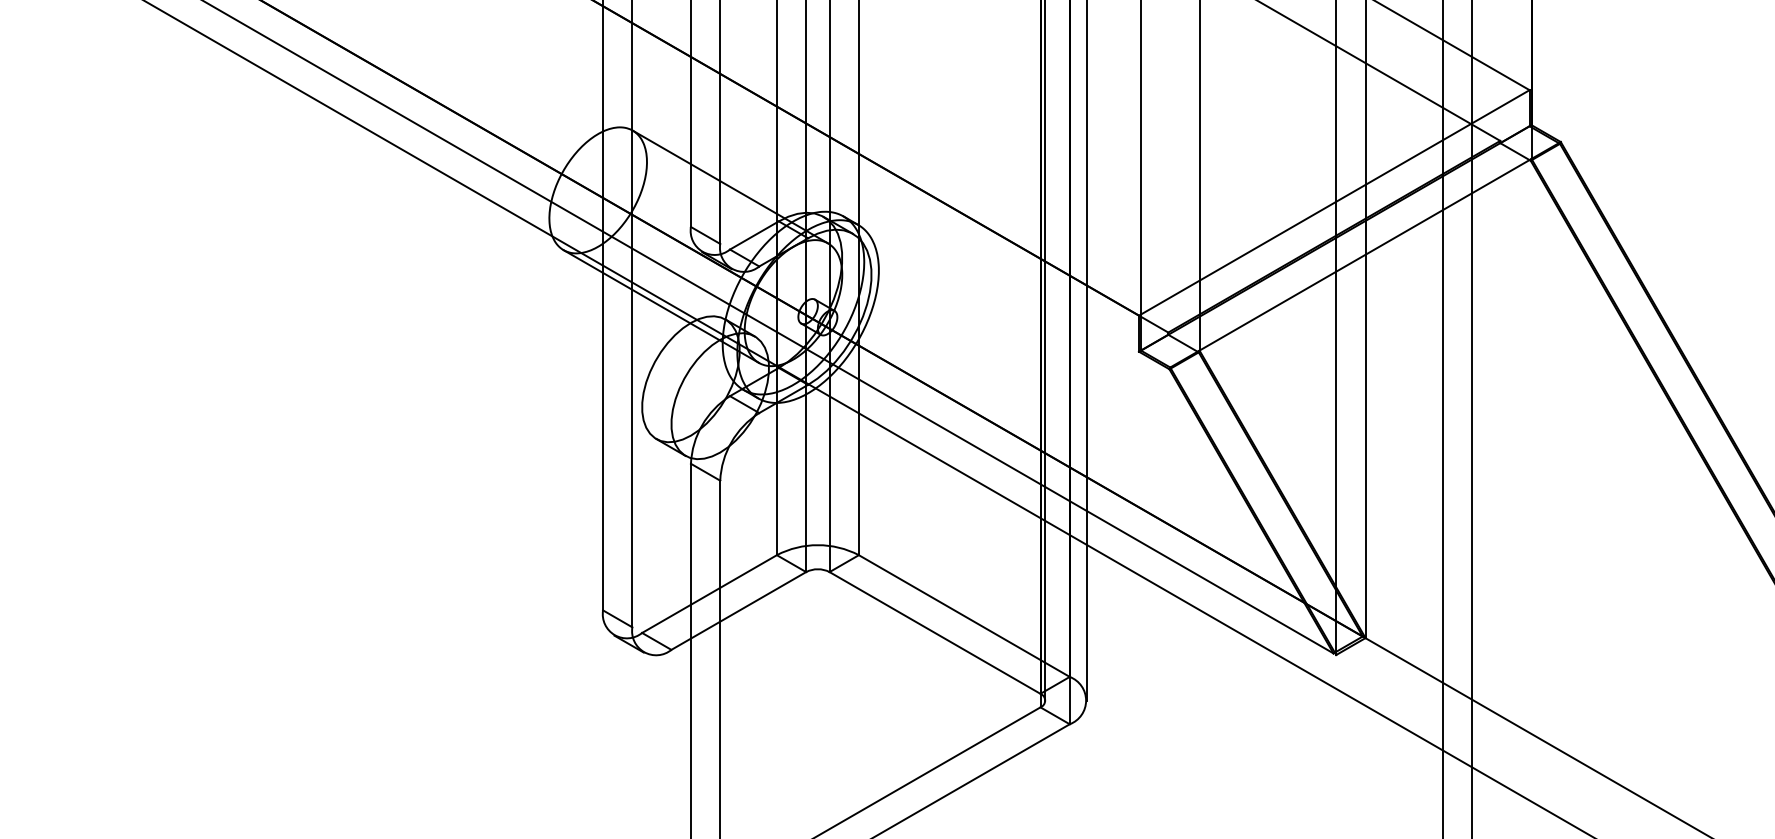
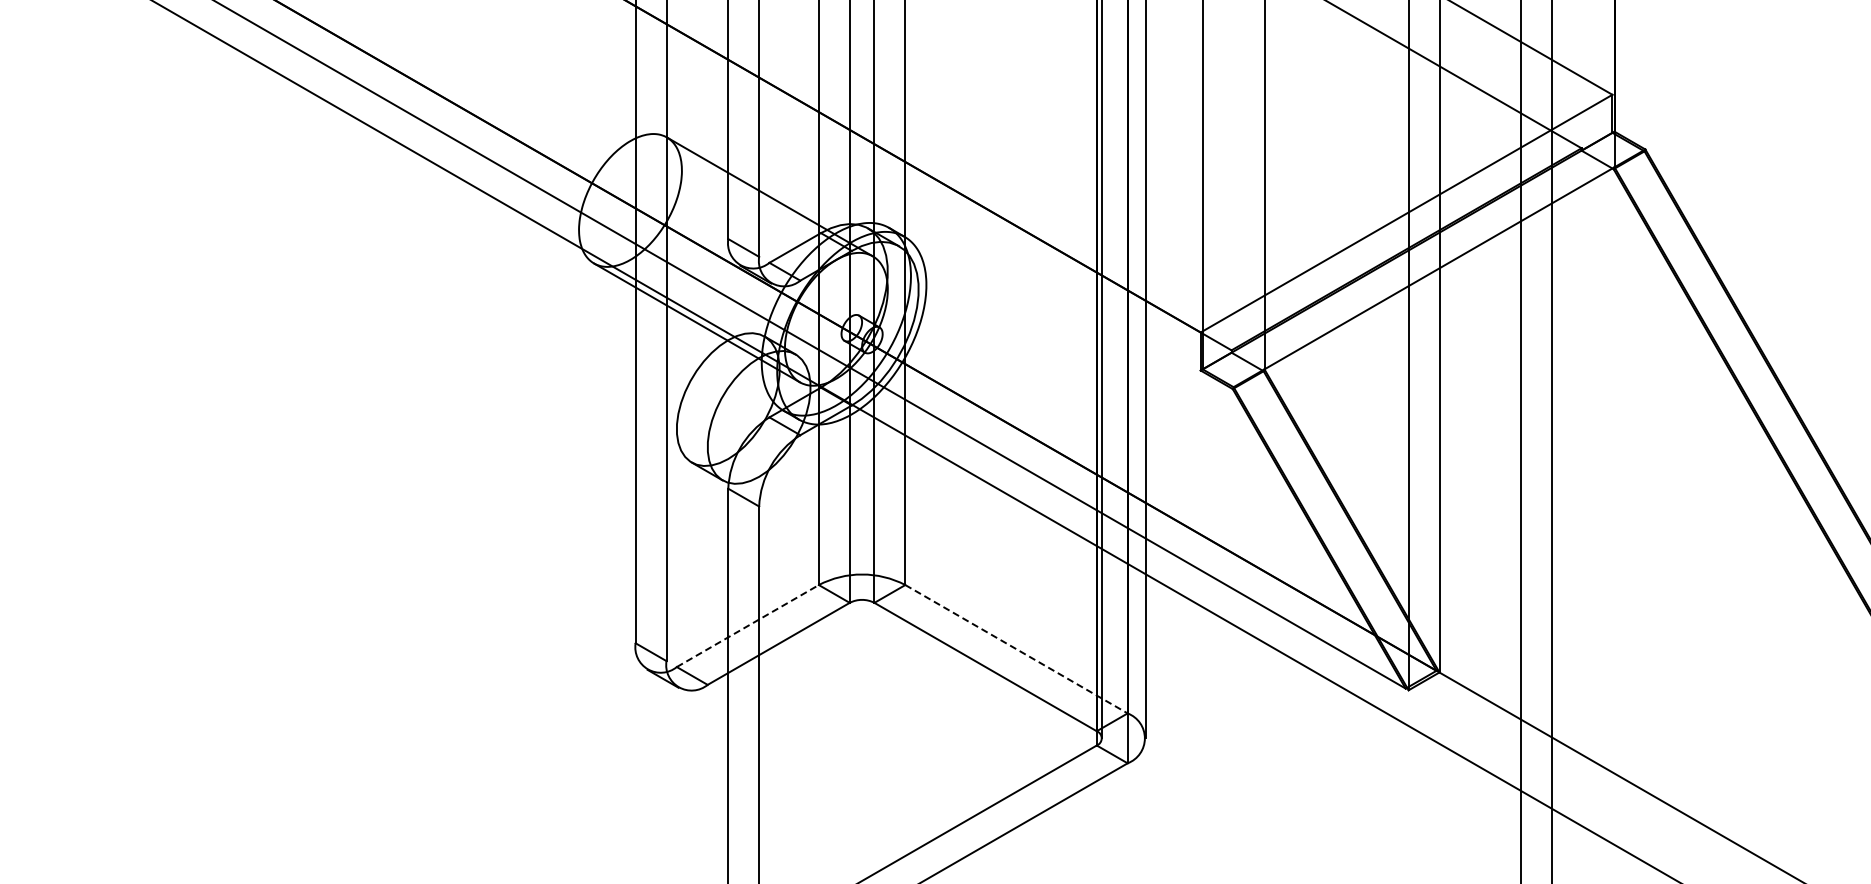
line: (710, 593) -> (748, 625), solid -> dashed
line: (964, 616) -> (1016, 649), solid -> dashed

